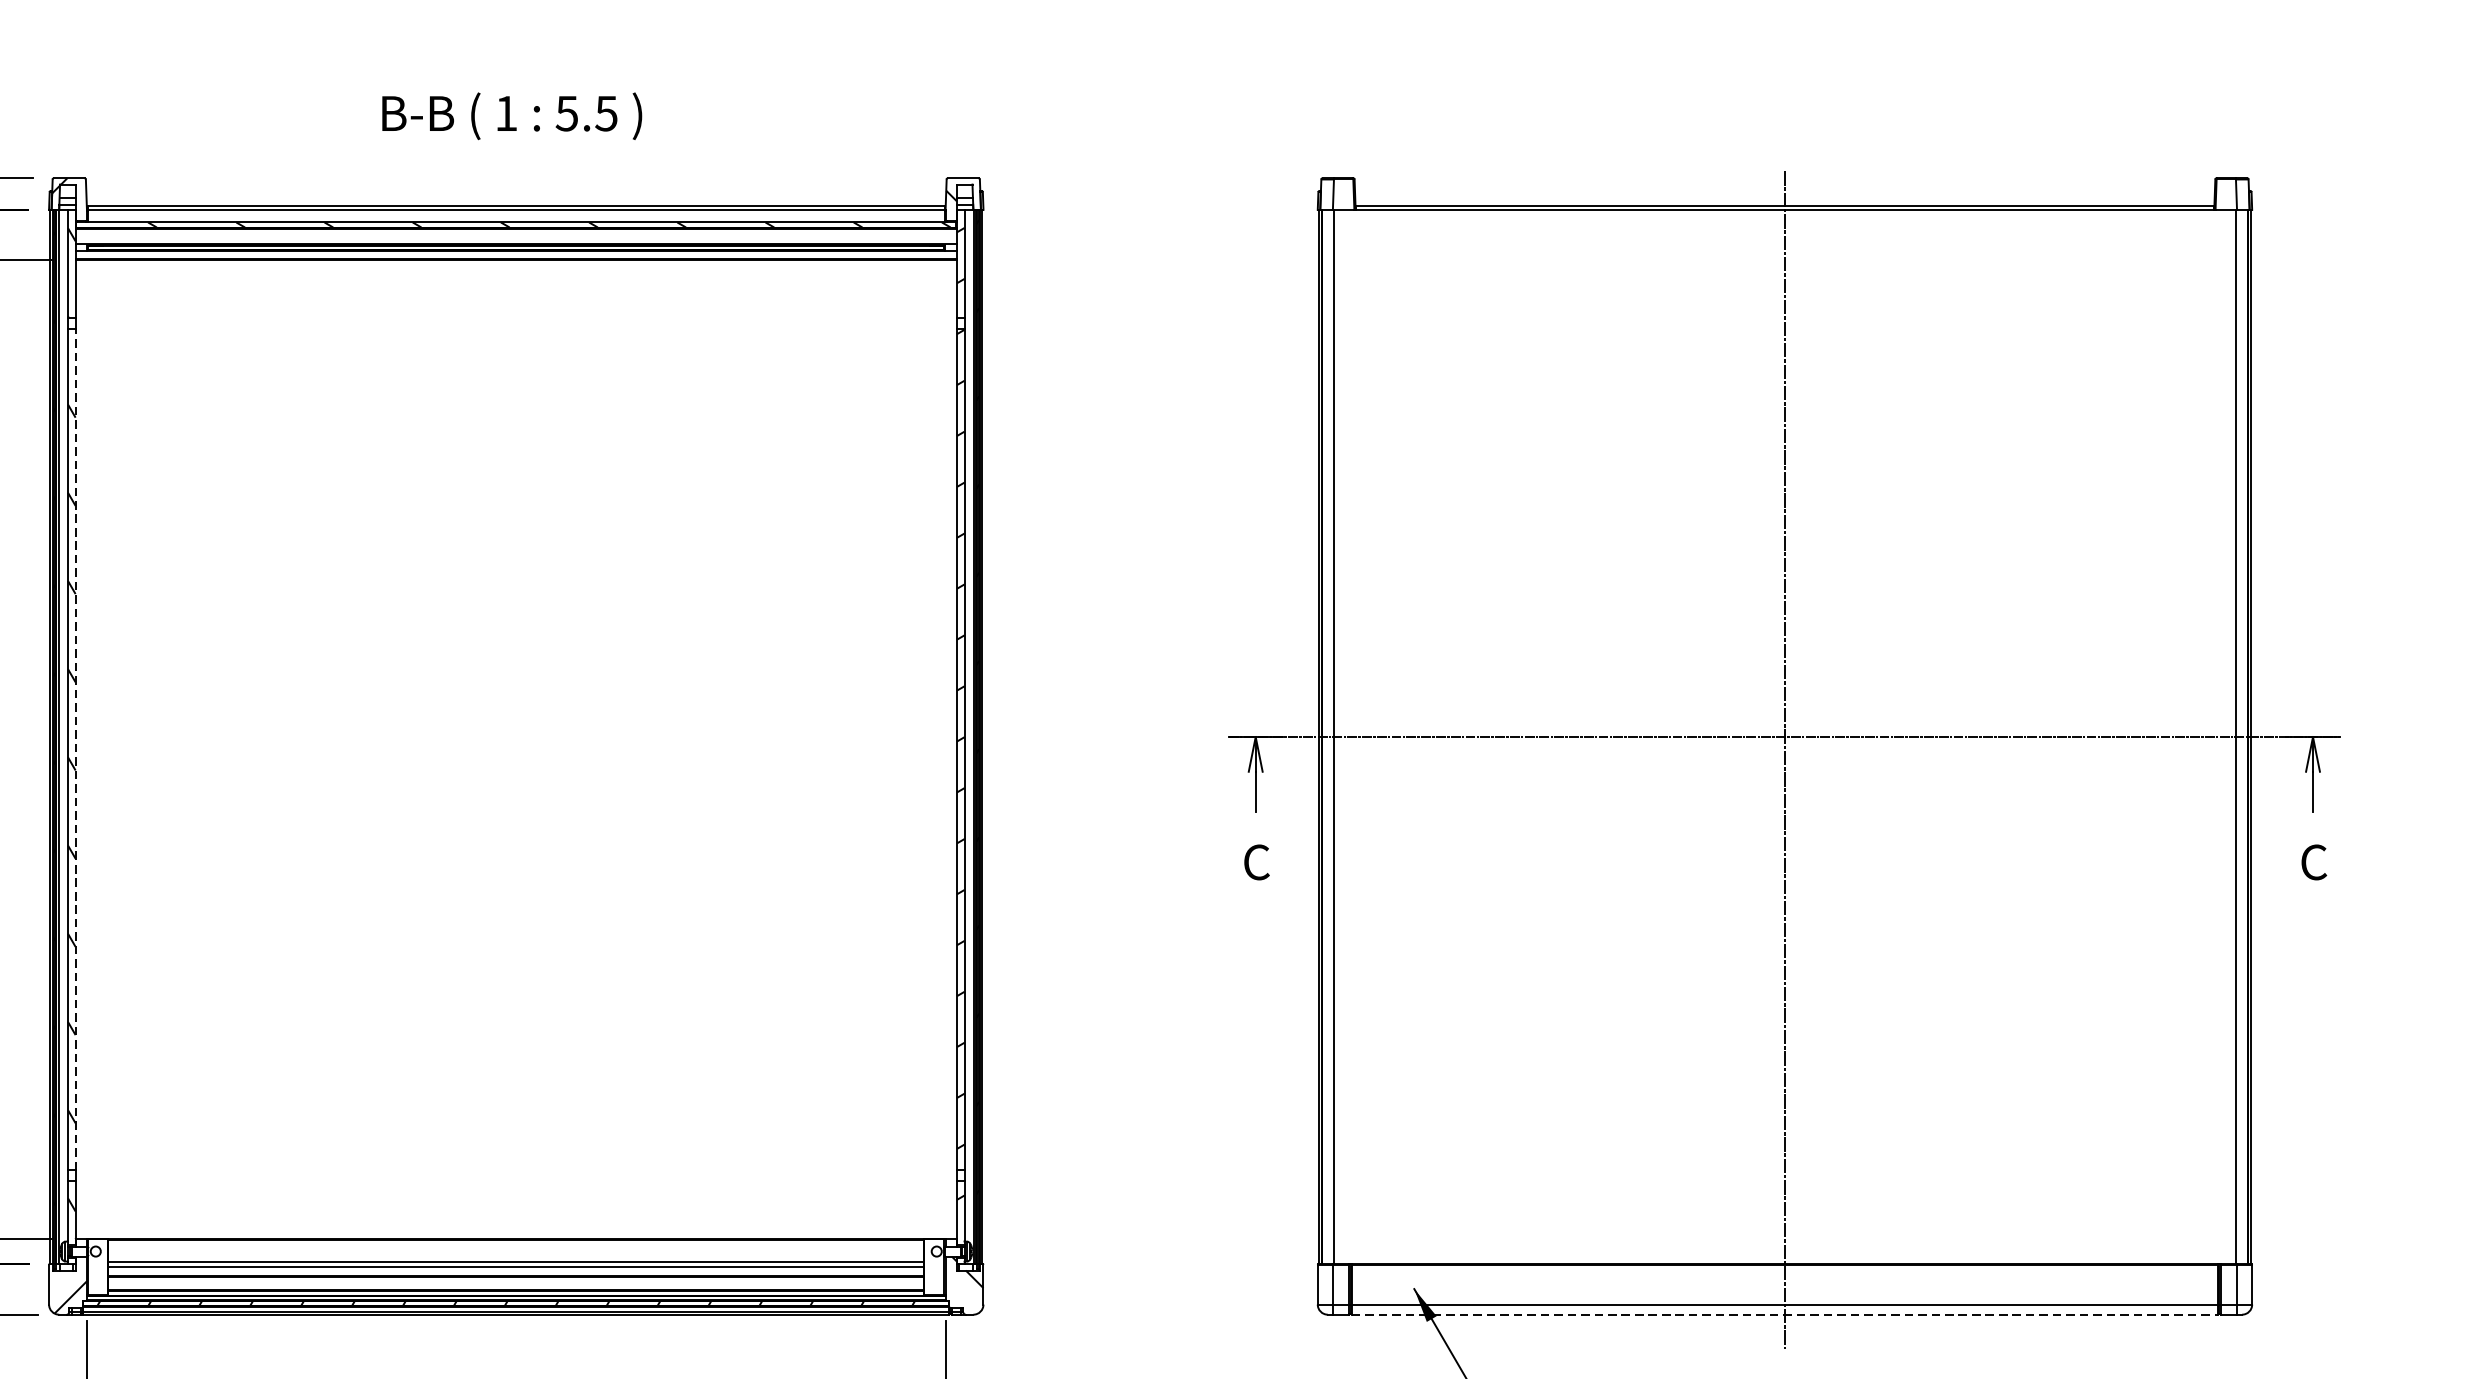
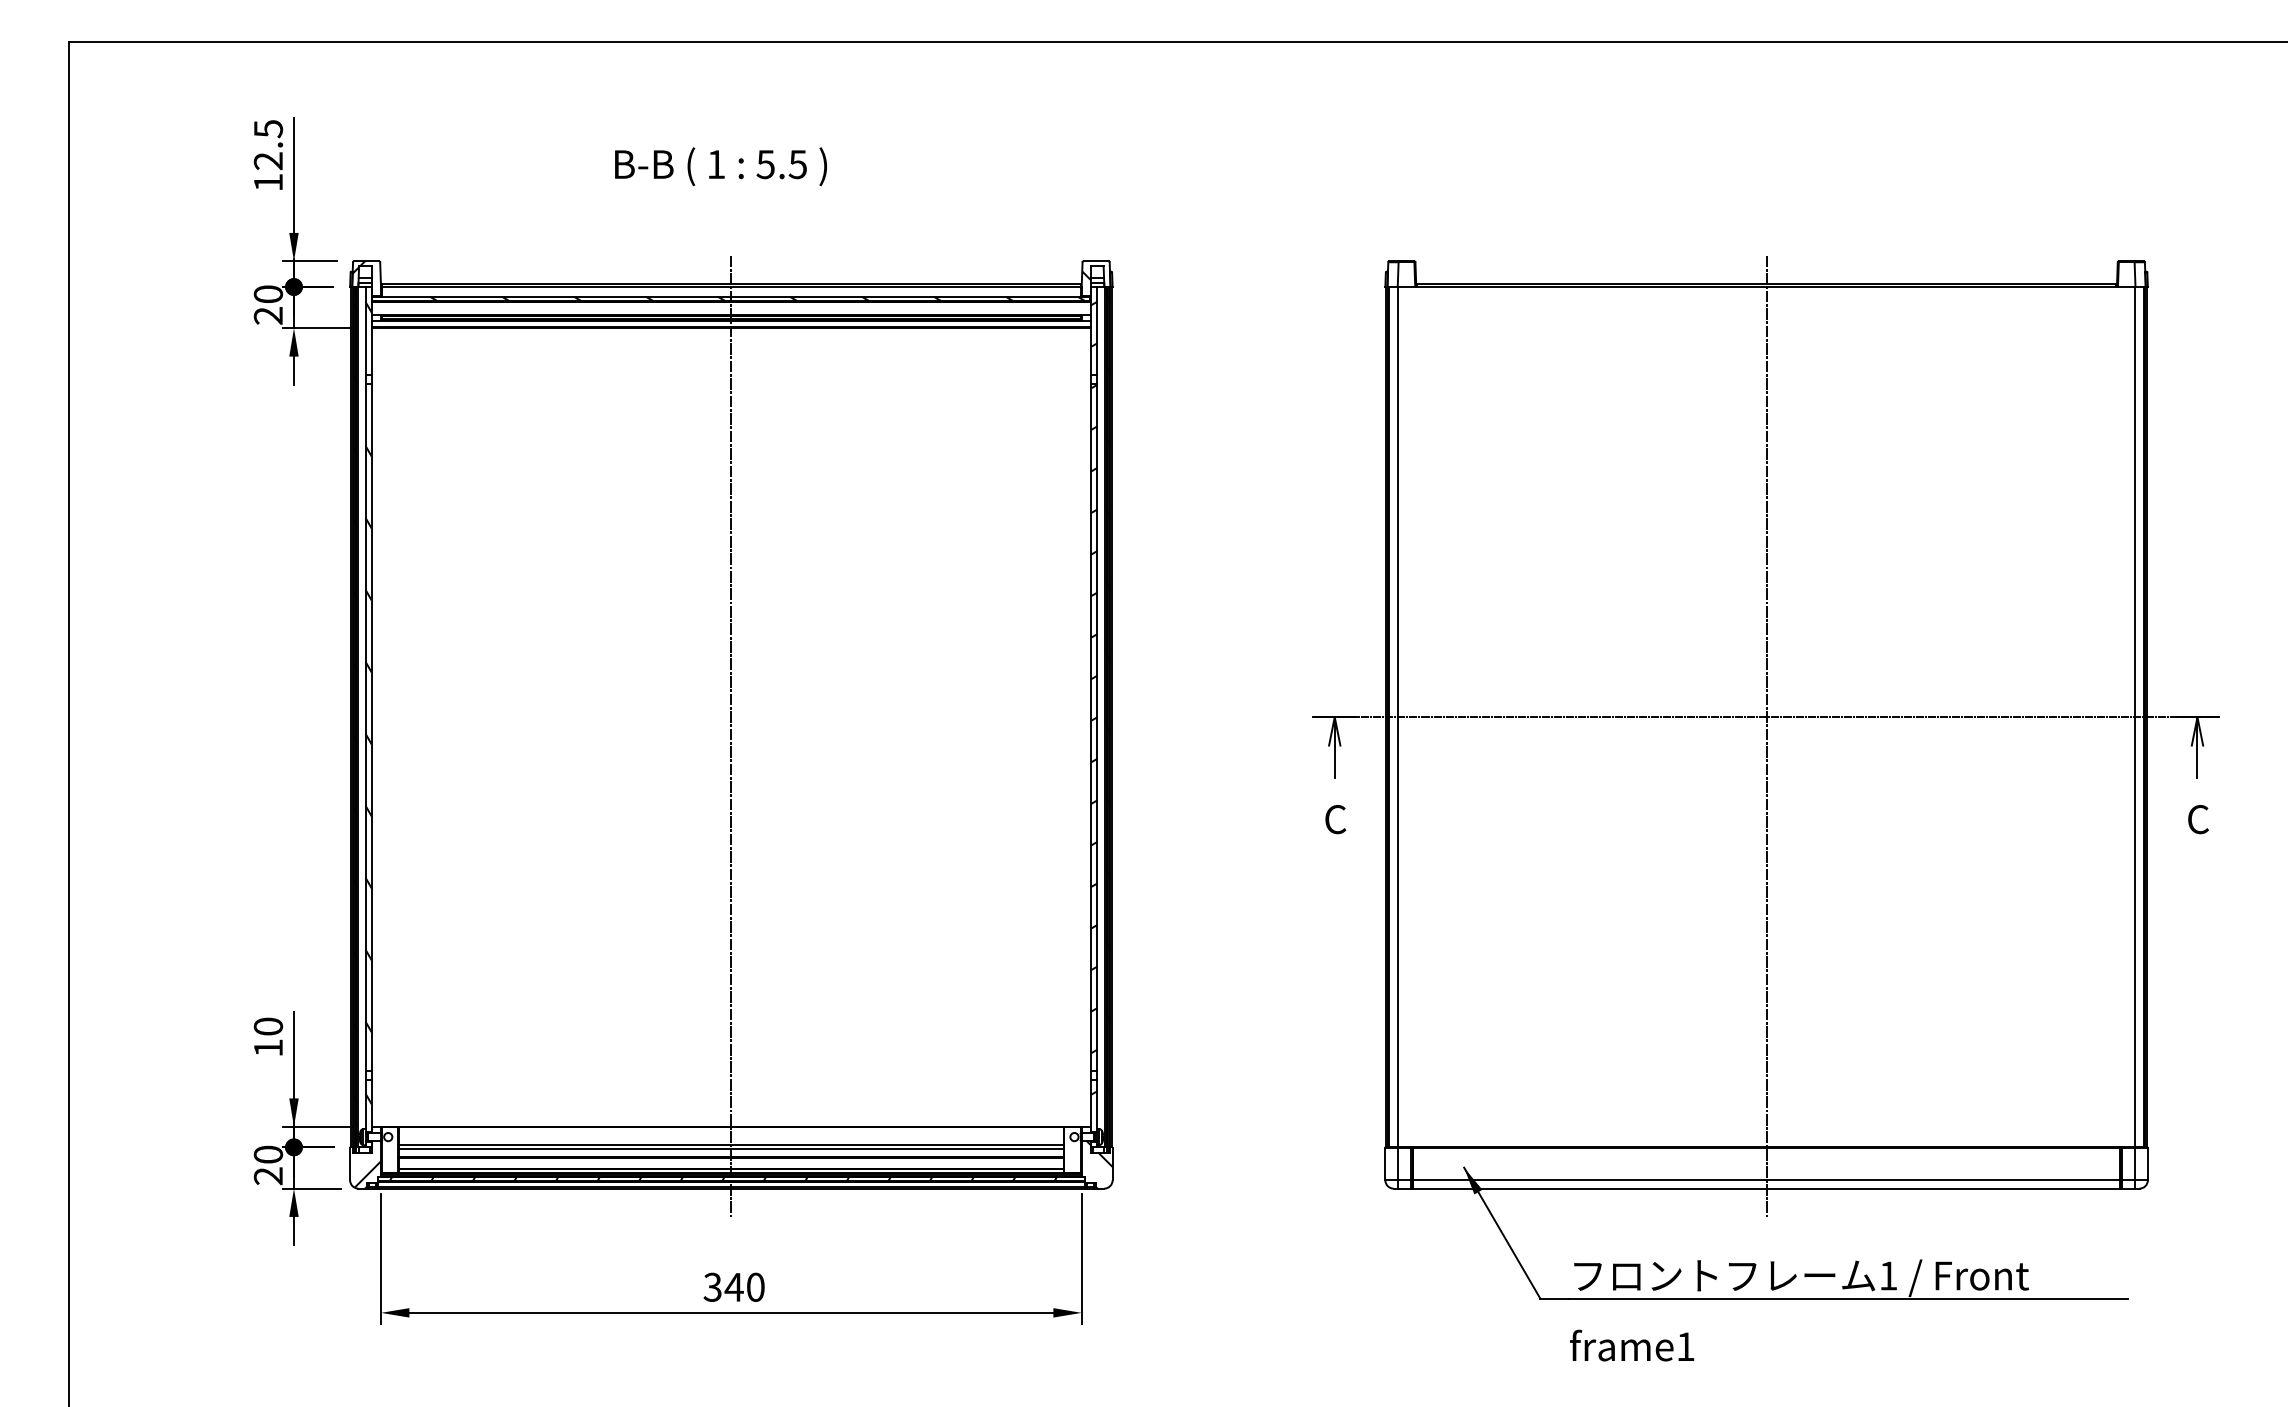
text: (511, 116) -> (720, 166), moved
line: (75, 749) -> (371, 727), dashed -> solid
line: (516, 759) -> (731, 735), added
line: (1786, 1314) -> (1767, 1188), dashed -> solid

